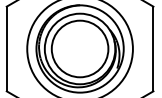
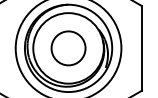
circle: (79, 48) -> (67, 47), size x0.6

